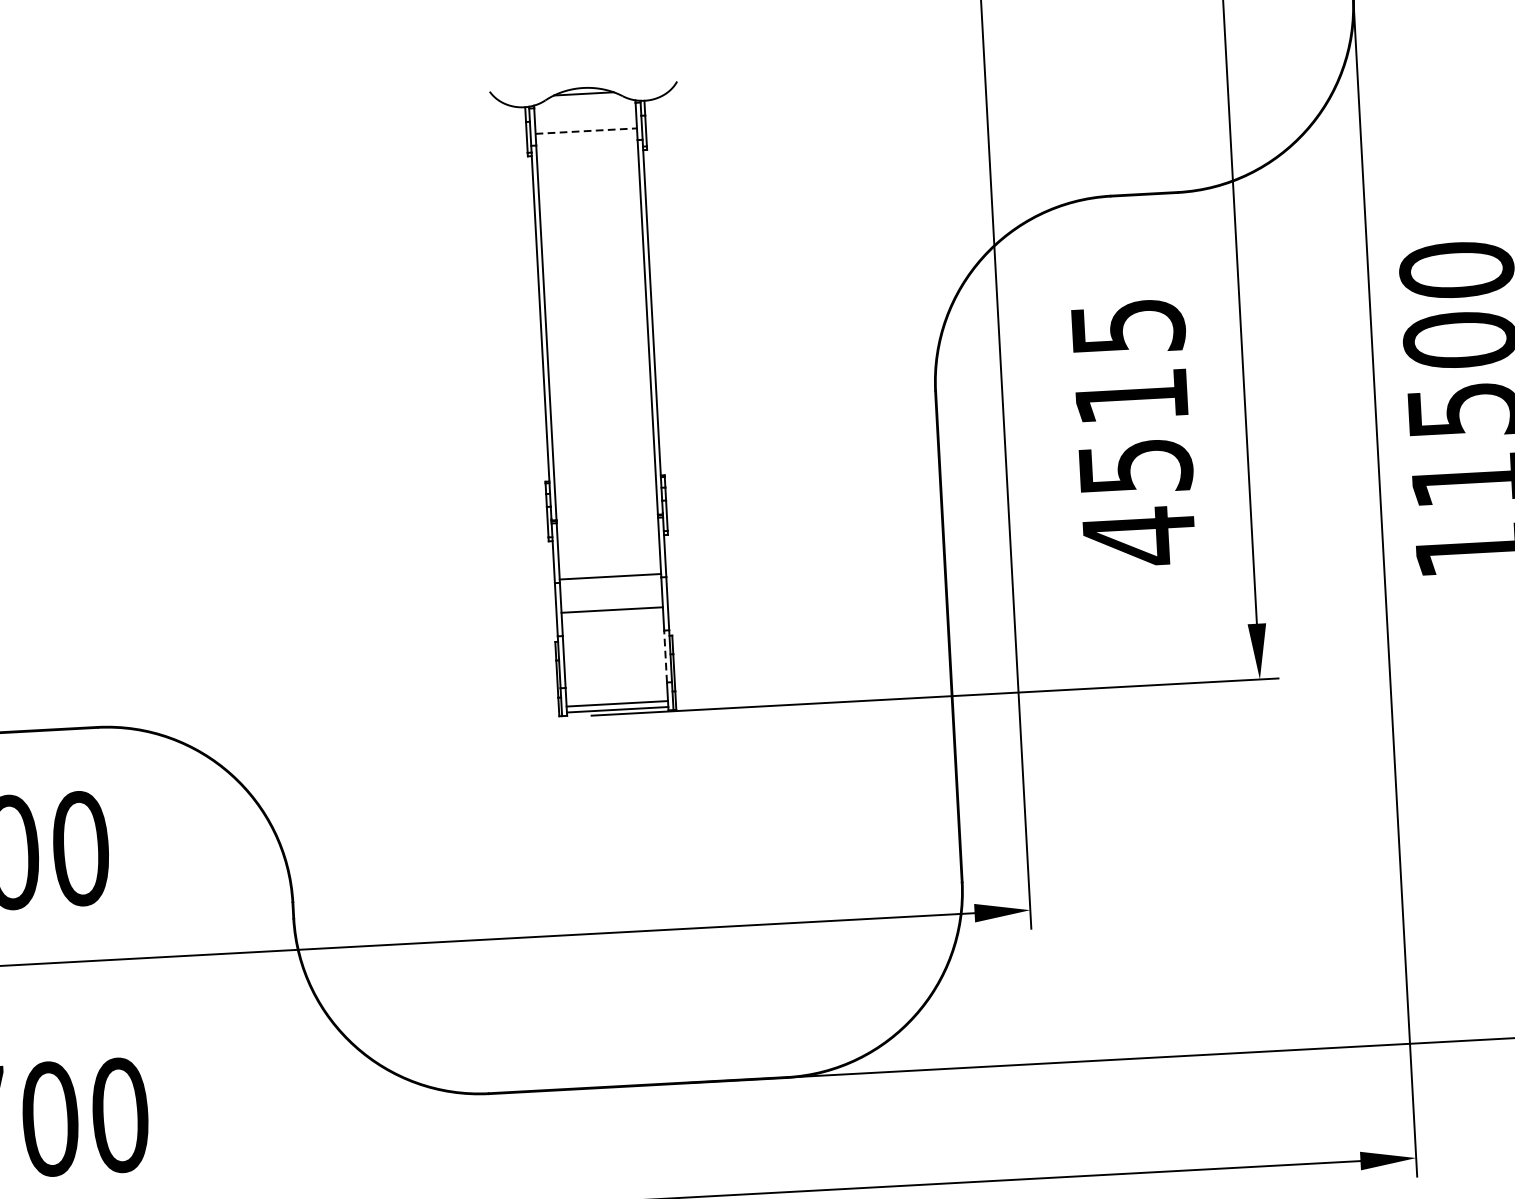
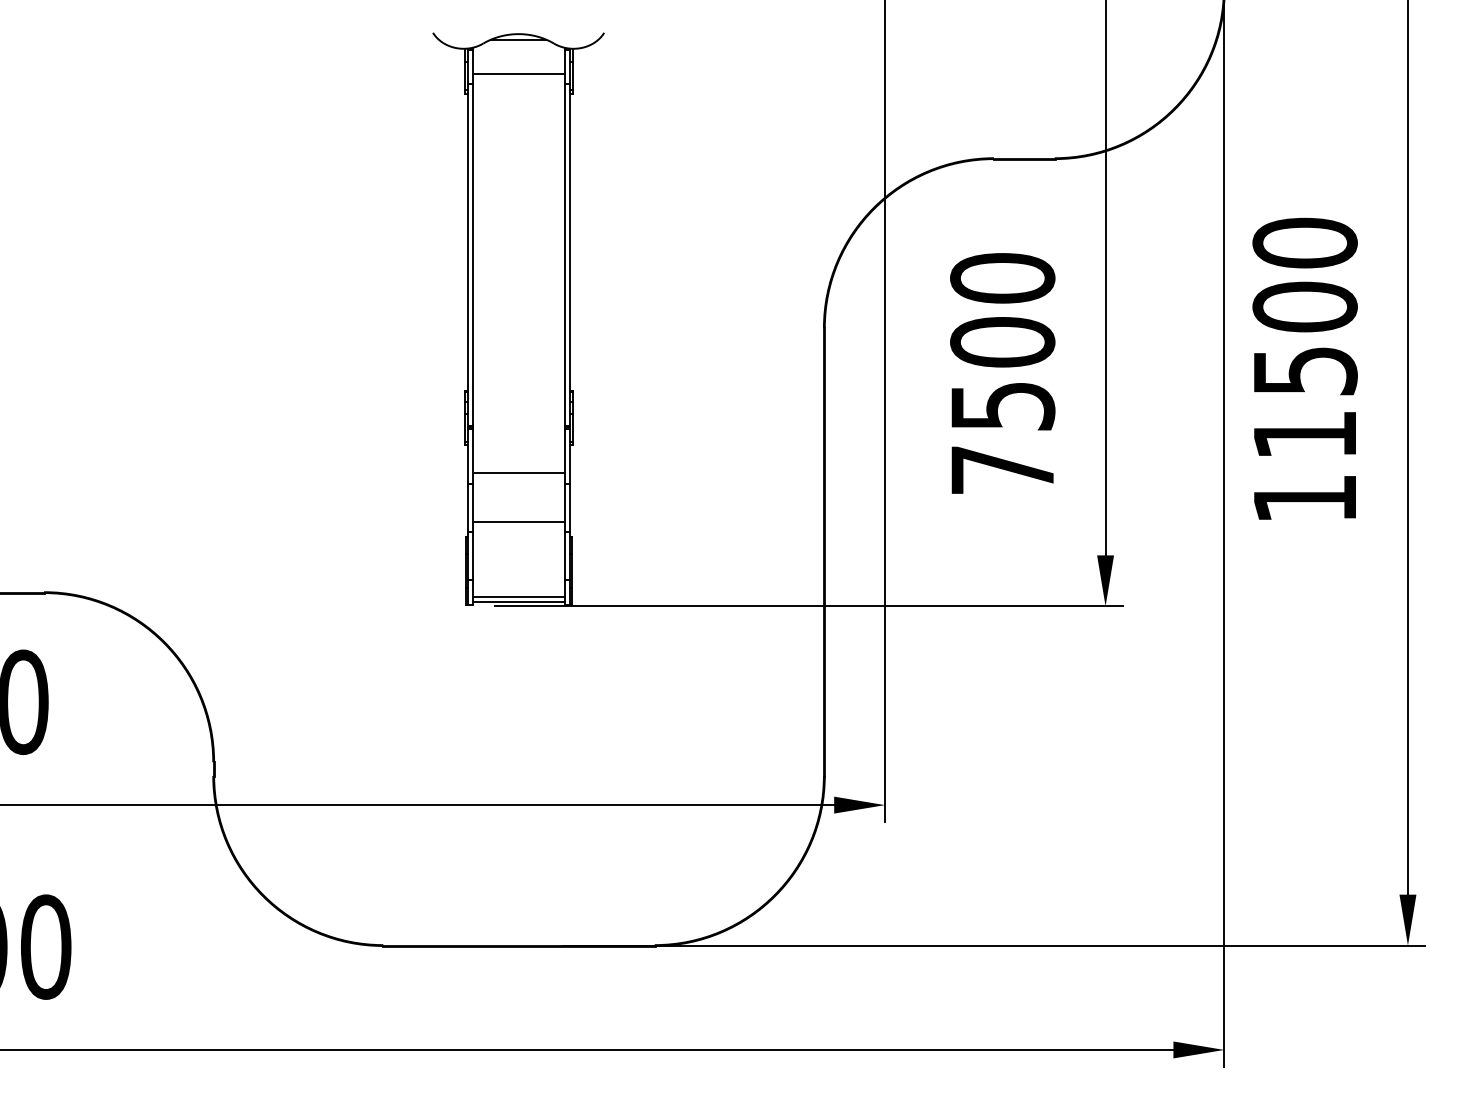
line: (586, 131) -> (519, 73), dashed -> solid
text: (1133, 432) -> (1002, 375), 4515 -> 7500
line: (609, 576) -> (518, 521), moved
line: (611, 610) -> (518, 473), moved
line: (665, 656) -> (565, 556), dashed -> solid

